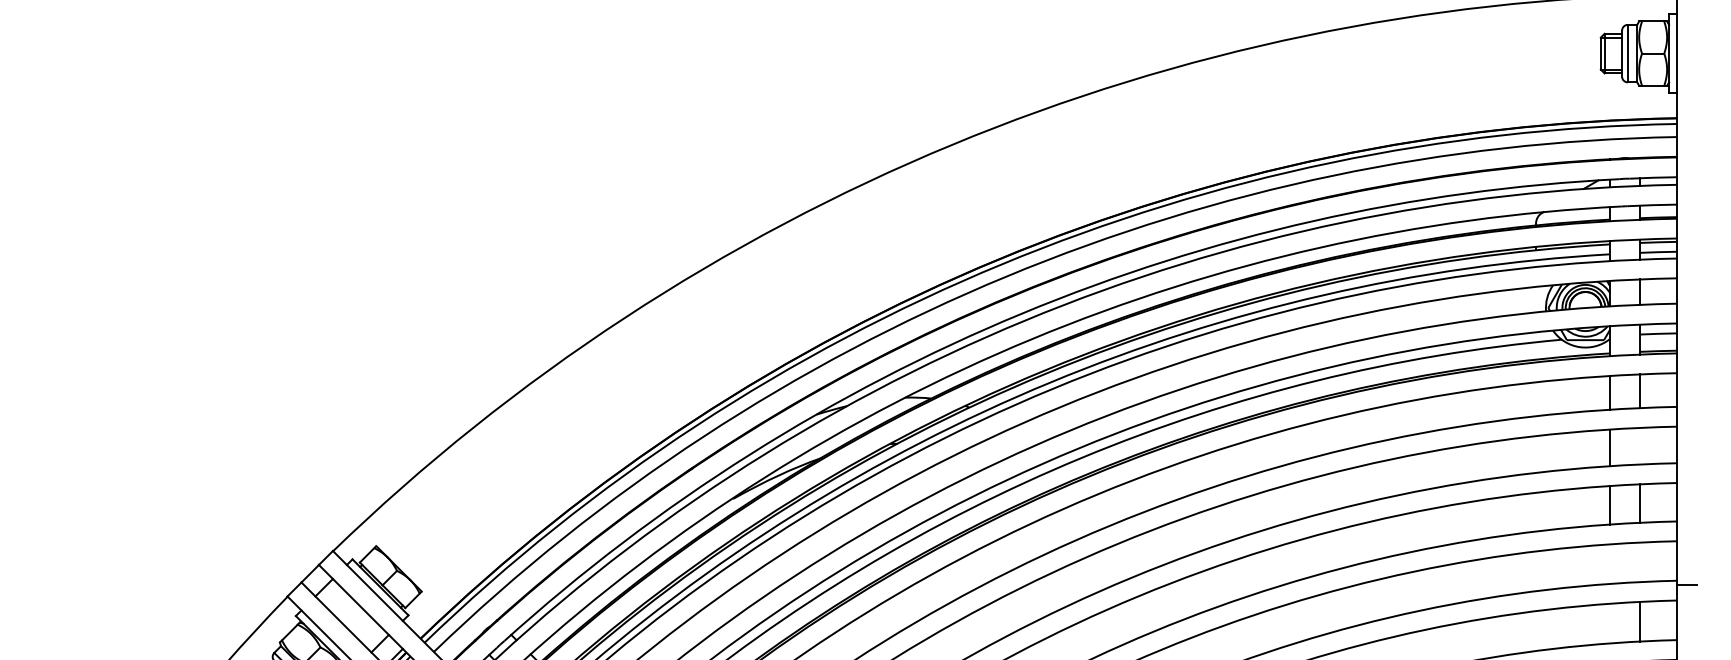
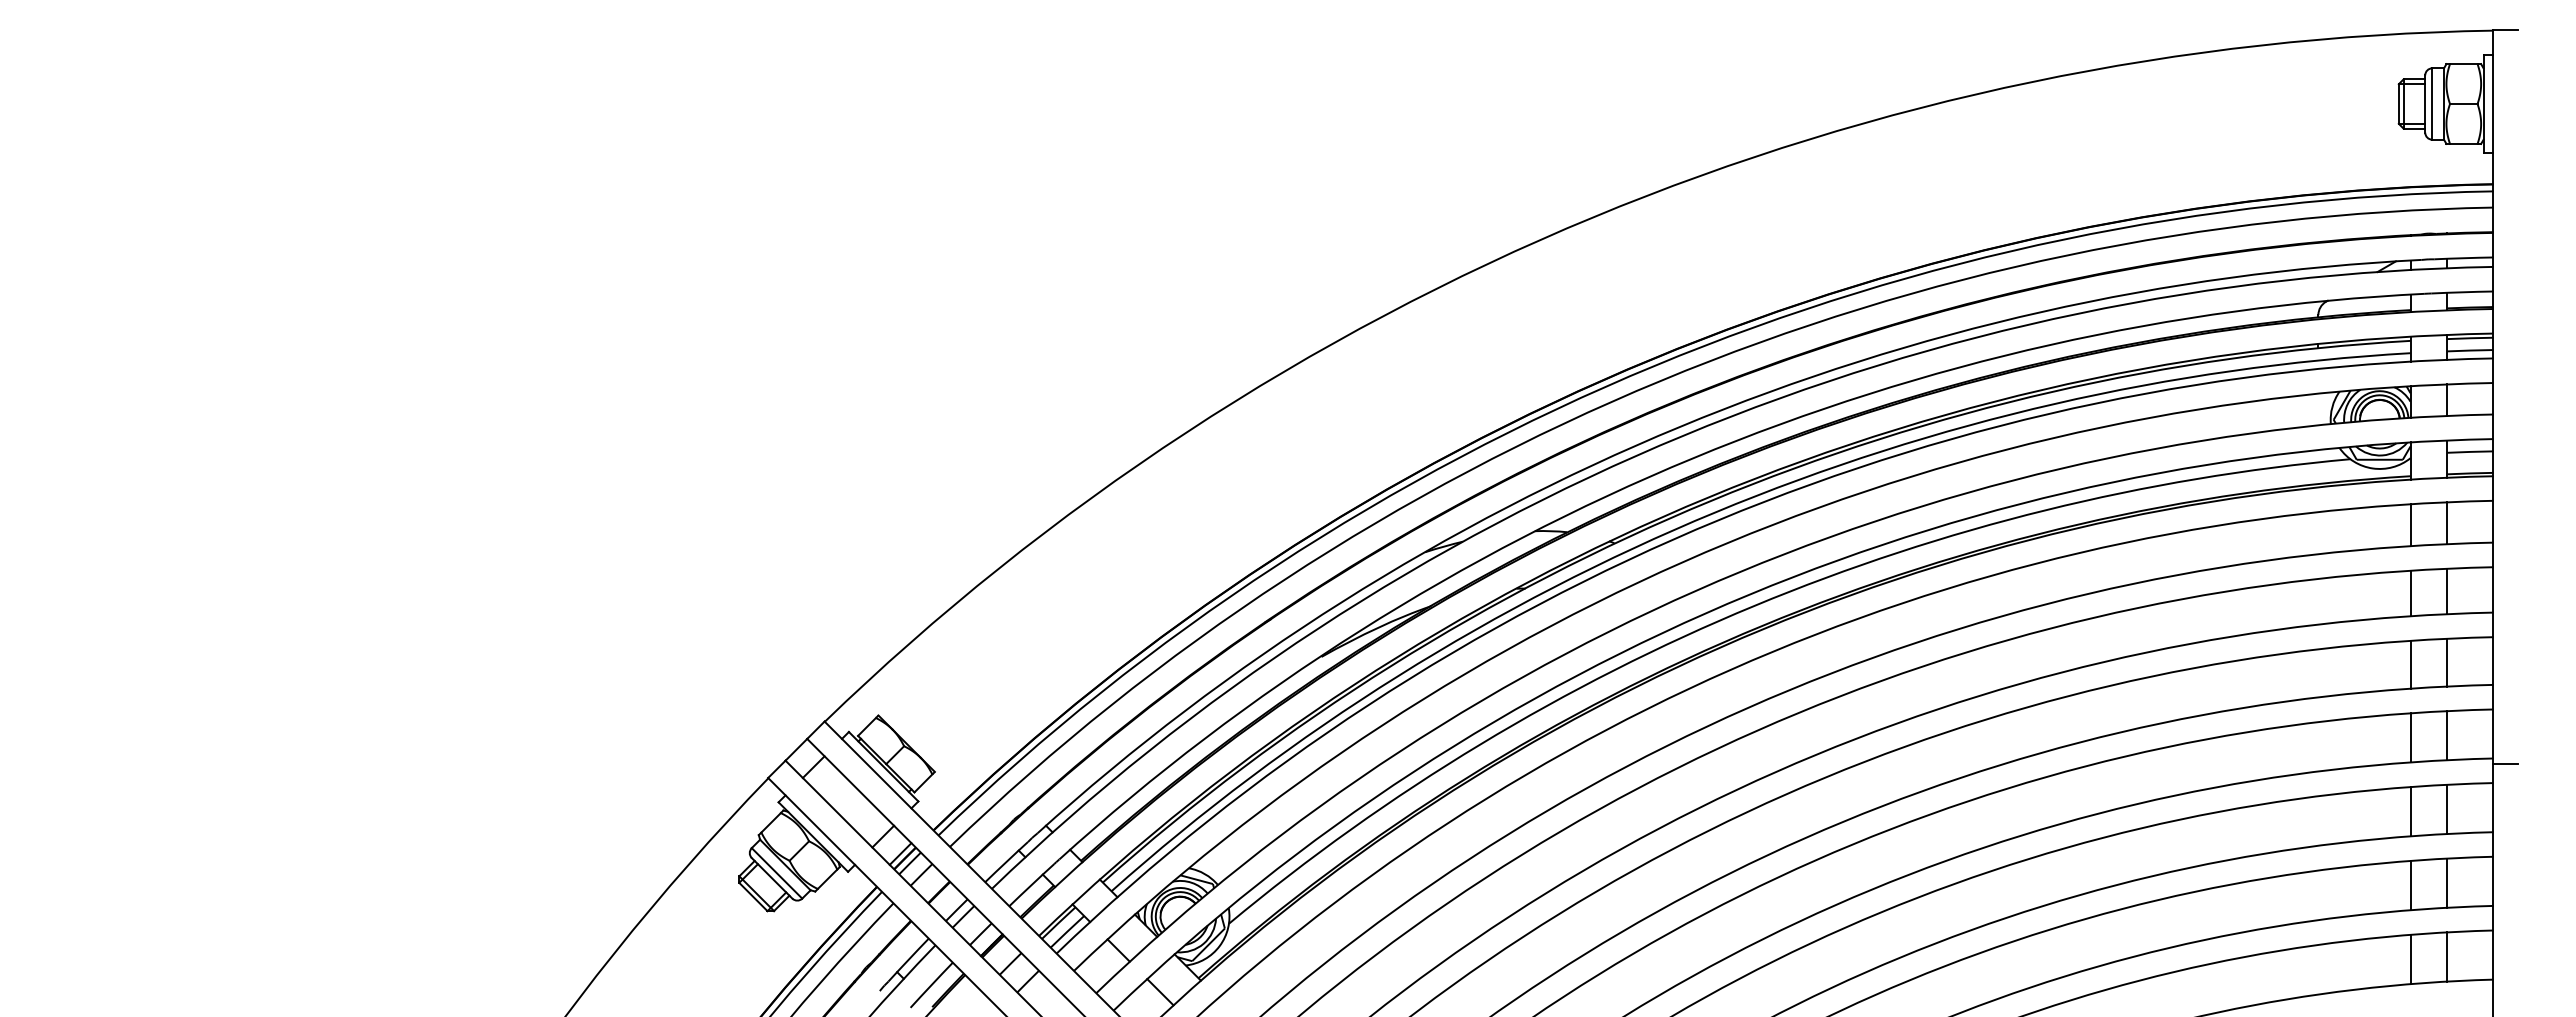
line: (1640, 446) -> (2447, 591), added
line: (1640, 562) -> (2447, 735), added
line: (1610, 563) -> (2410, 737), added
line: (1610, 623) -> (2410, 811), added

